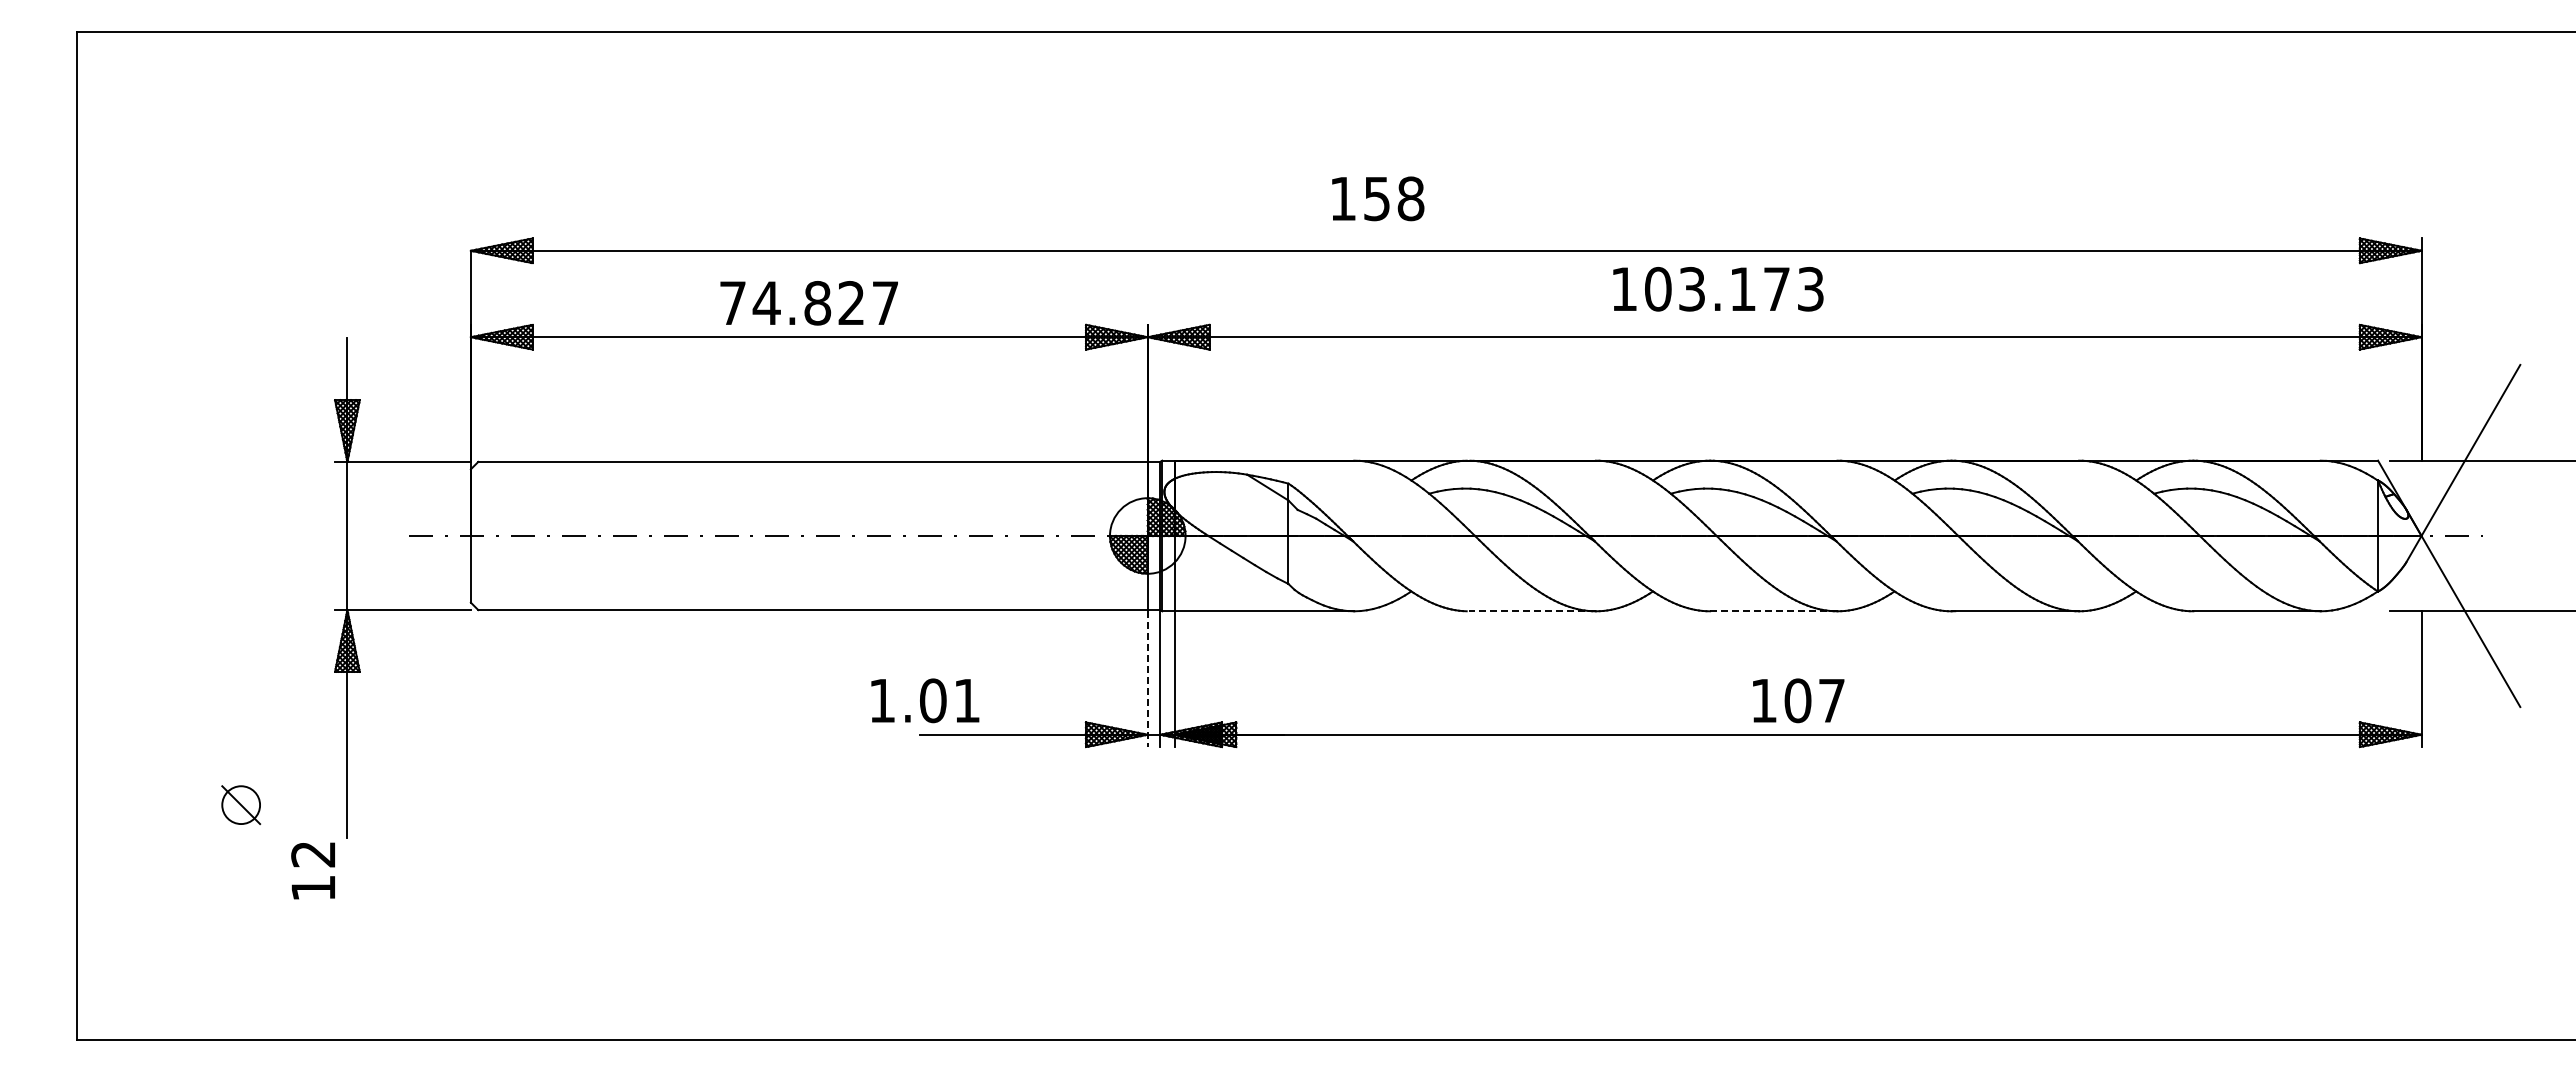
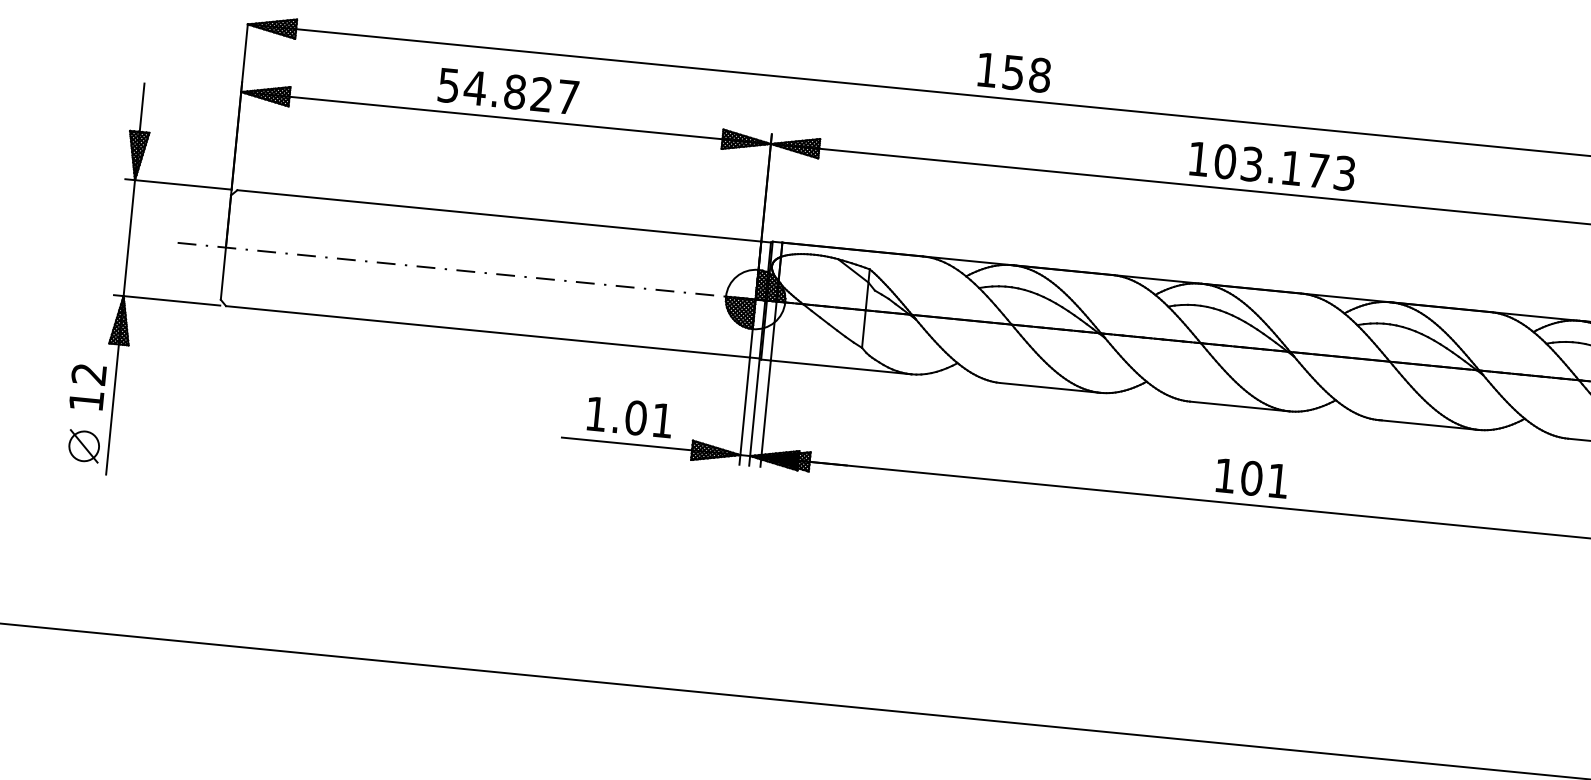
text: (1378, 198) -> (1014, 72), moved
text: (1718, 289) -> (1272, 166), moved
text: (732, 303) -> (448, 85), 74.827 -> 54.827
line: (1532, 611) -> (1050, 388), dashed -> solid
line: (1773, 611) -> (1239, 406), dashed -> solid
line: (1147, 679) -> (744, 411), dashed -> solid
text: (925, 700) -> (630, 417), moved
text: (1831, 700) -> (1278, 480), 107 -> 101
part: (241, 805) -> (84, 446), moved
text: (312, 870) -> (87, 386), moved

